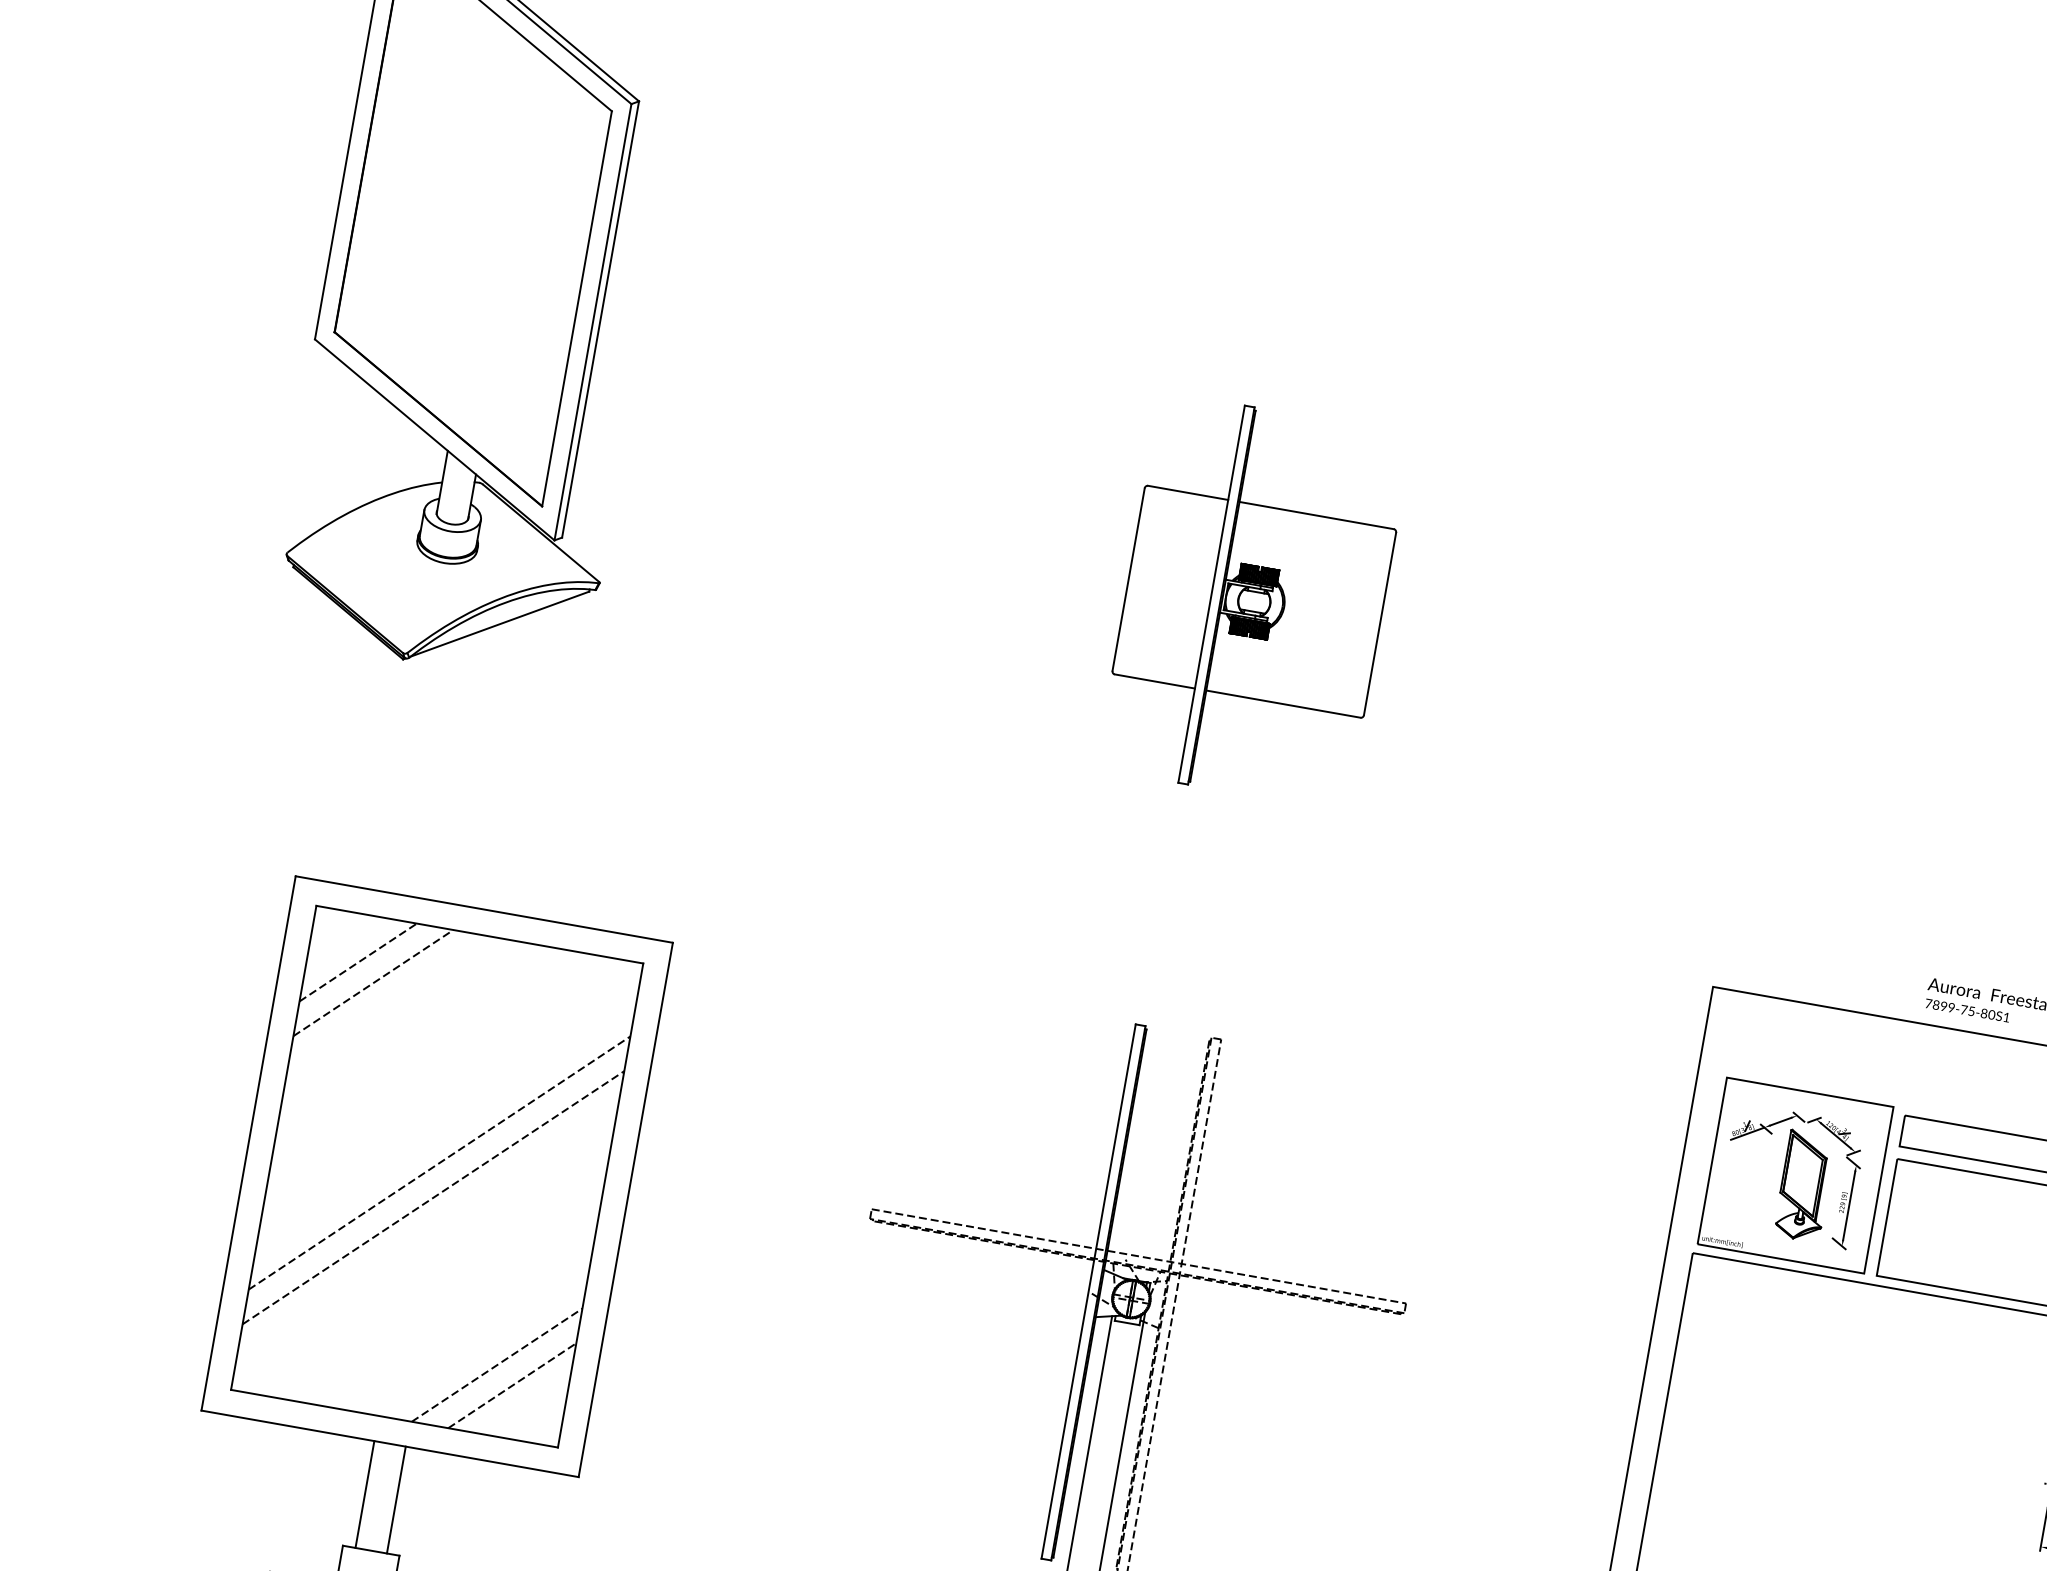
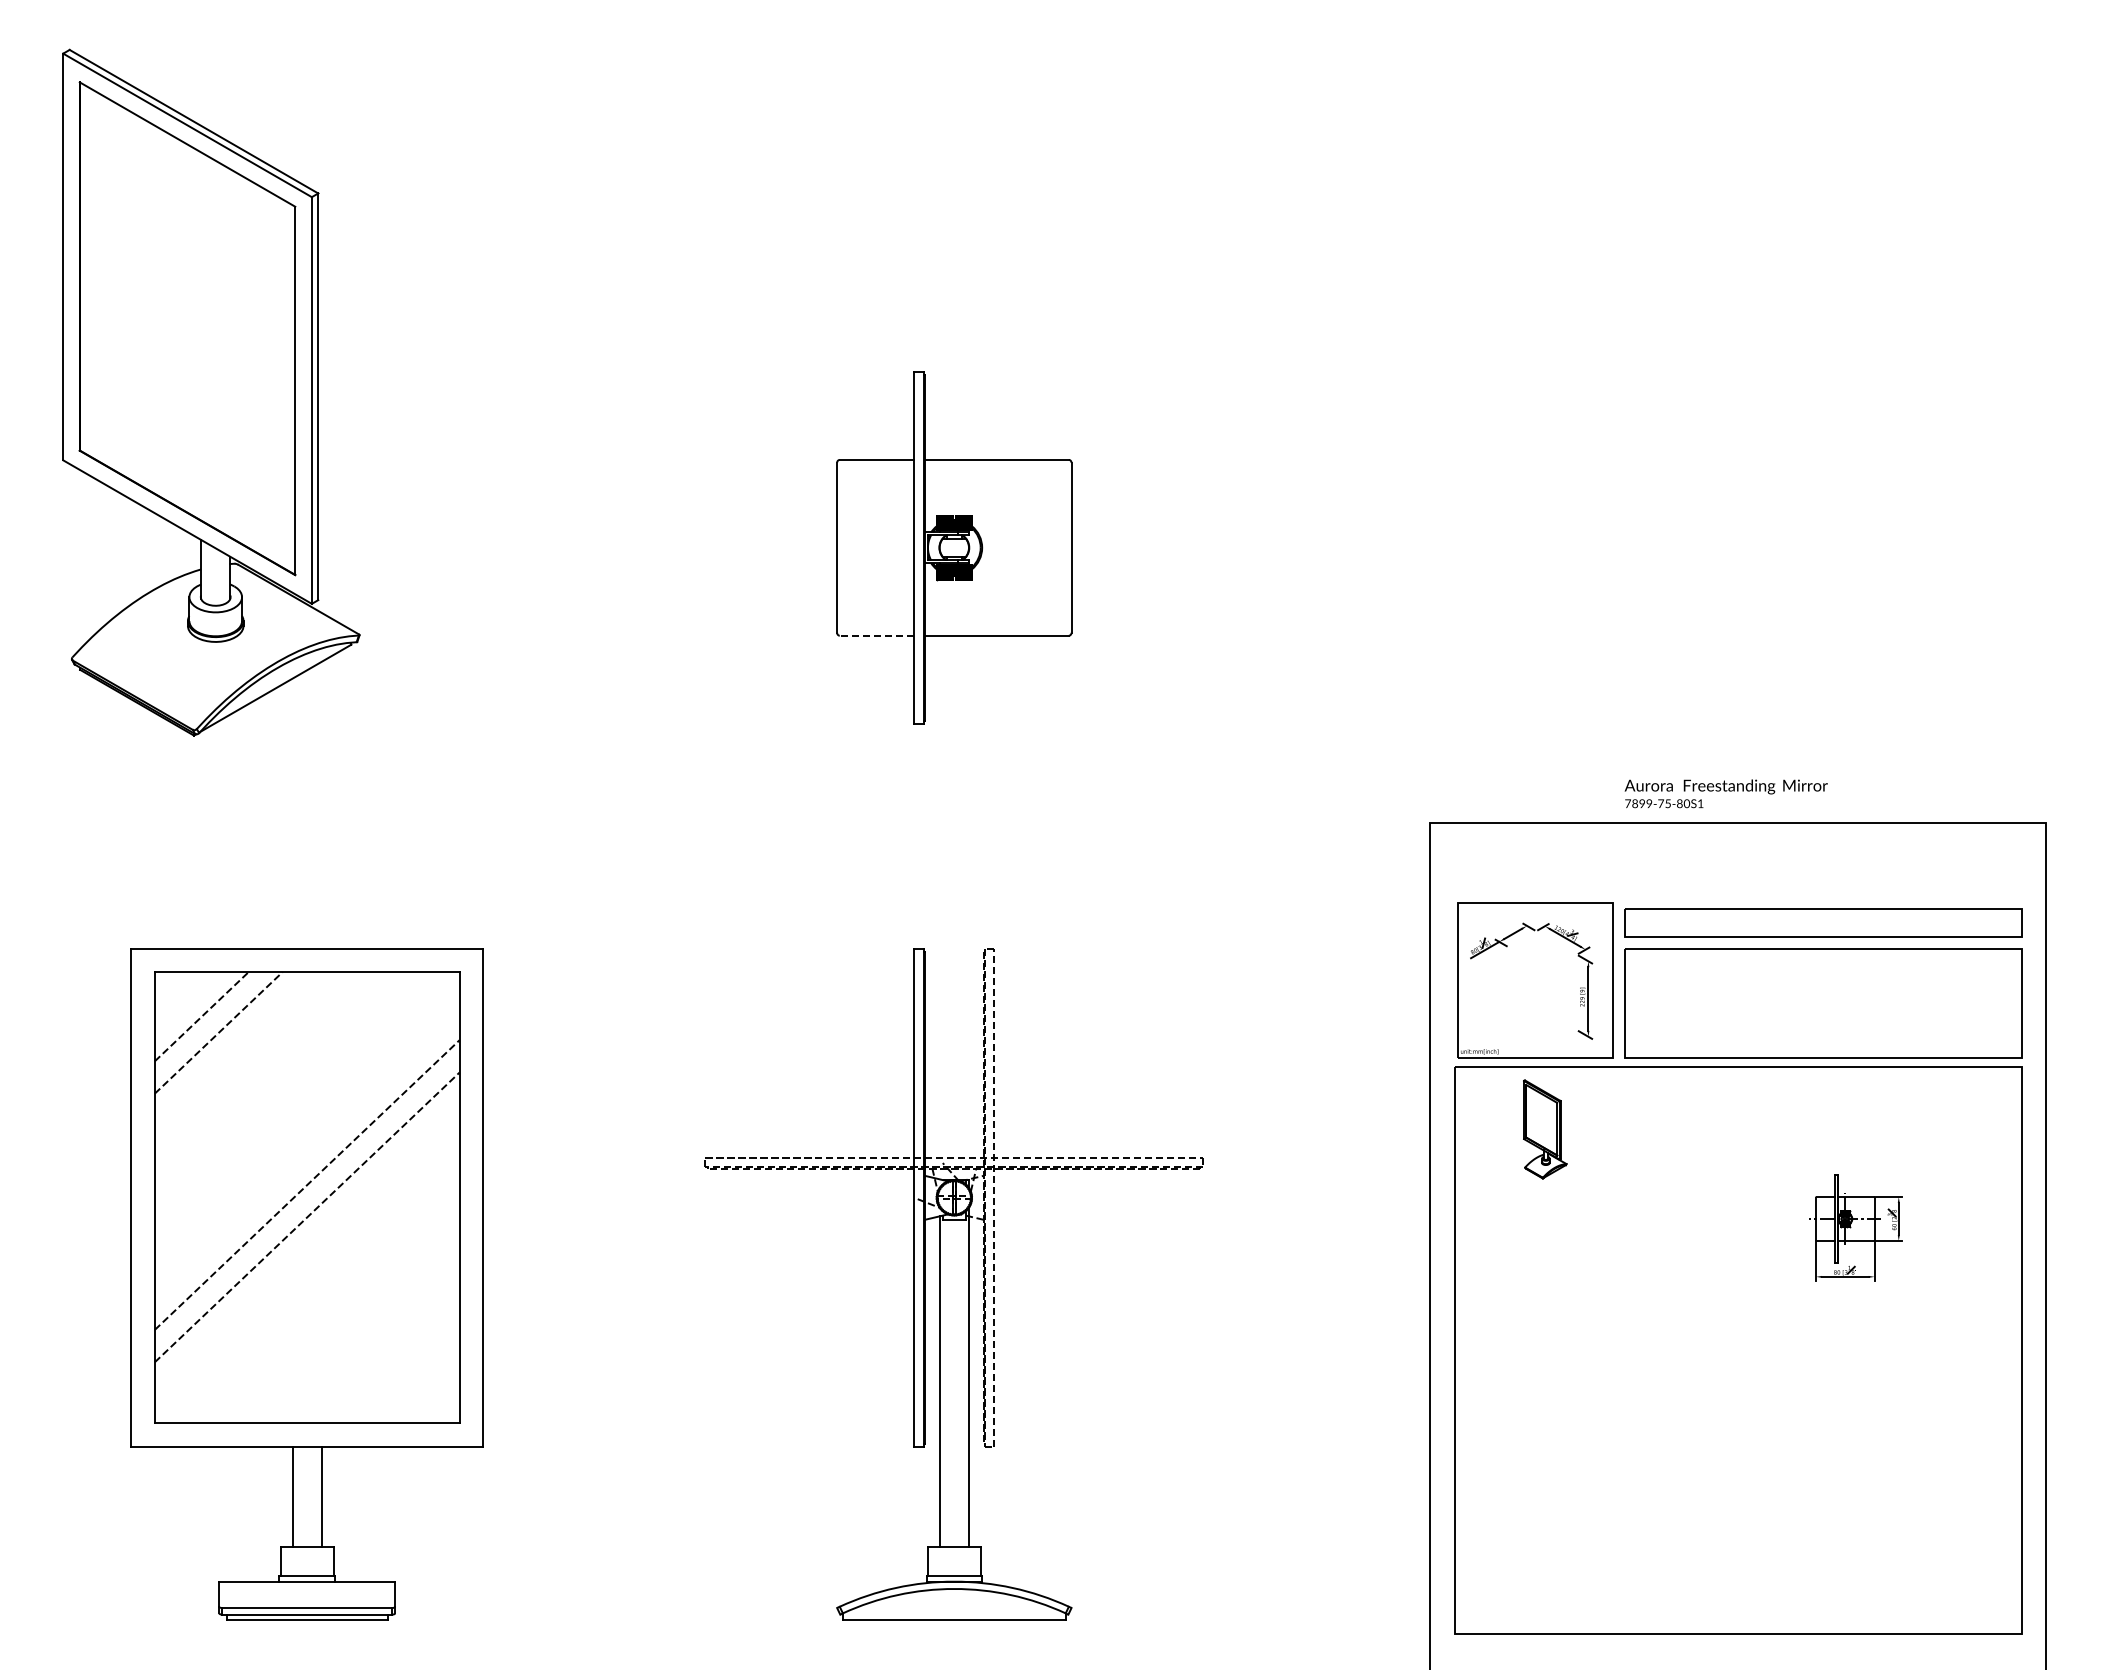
line: (1154, 681) -> (876, 635), solid -> dashed
part: (1805, 1186) -> (1545, 1129), moved
line: (497, 1364) -> (391, 1358), removed
line: (512, 1385) -> (408, 1374), removed

